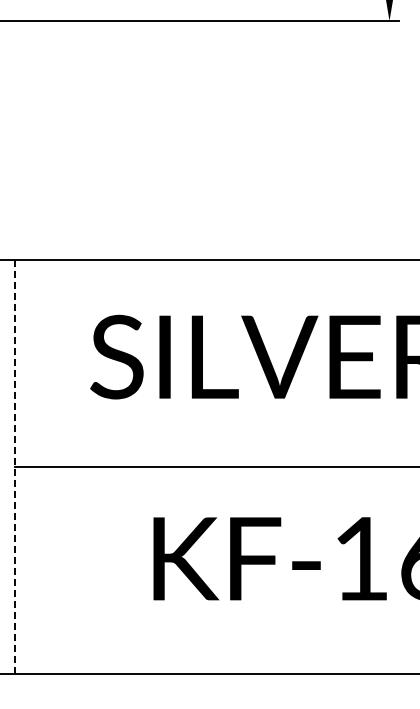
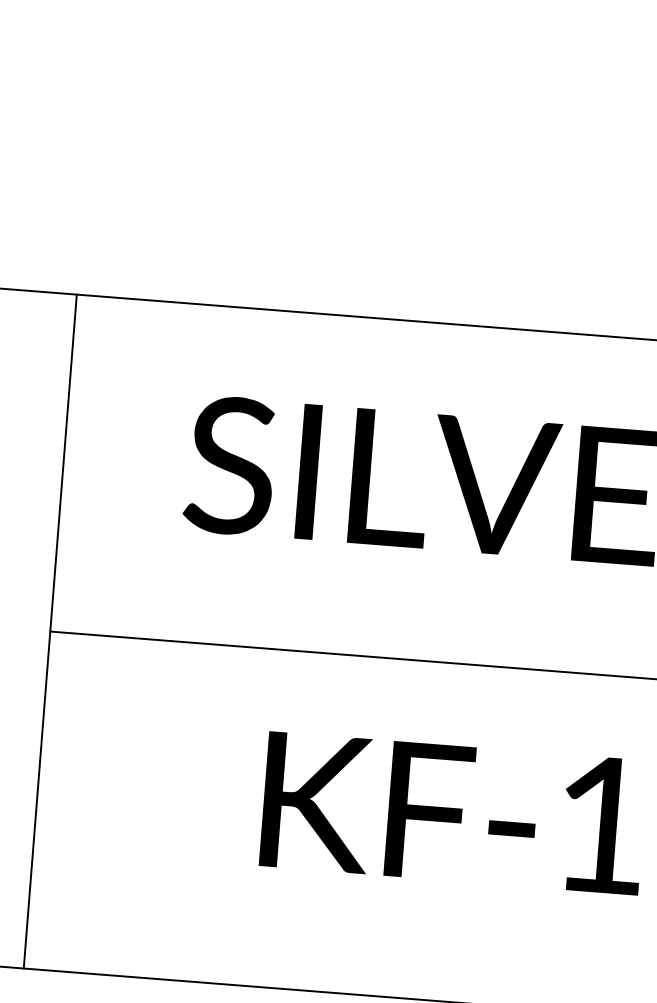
line: (14, 467) -> (49, 632), dashed -> solid

